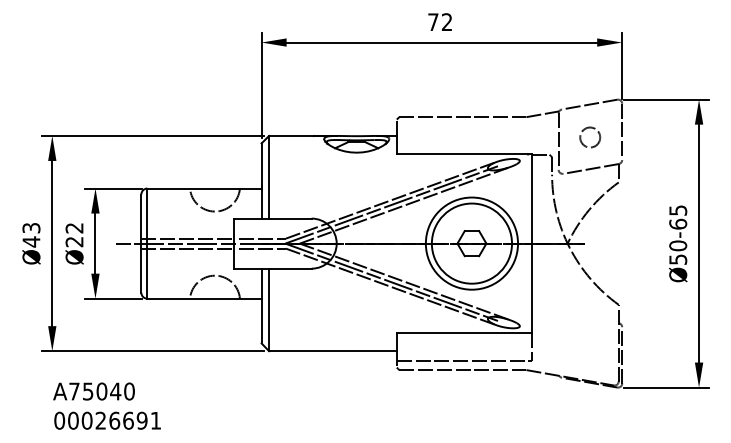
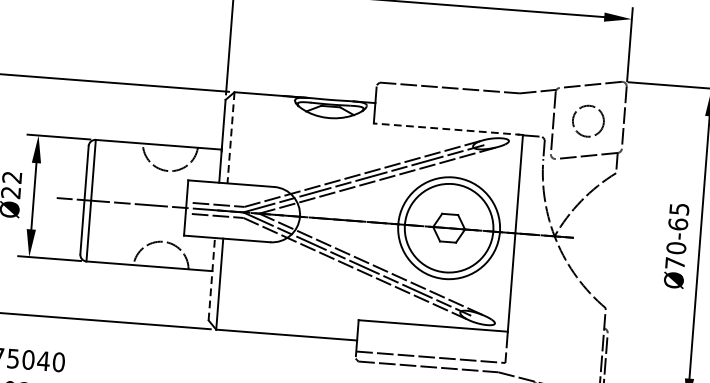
circle: (590, 137) -> (588, 121), size x1.4
line: (464, 154) -> (448, 129), solid -> dashed
line: (269, 177) -> (231, 138), solid -> dashed
line: (187, 238) -> (135, 198), removed
line: (187, 248) -> (134, 209), removed
text: (678, 259) -> (675, 263), Ø50-65 -> Ø70-65
line: (261, 305) -> (211, 278), solid -> dashed

